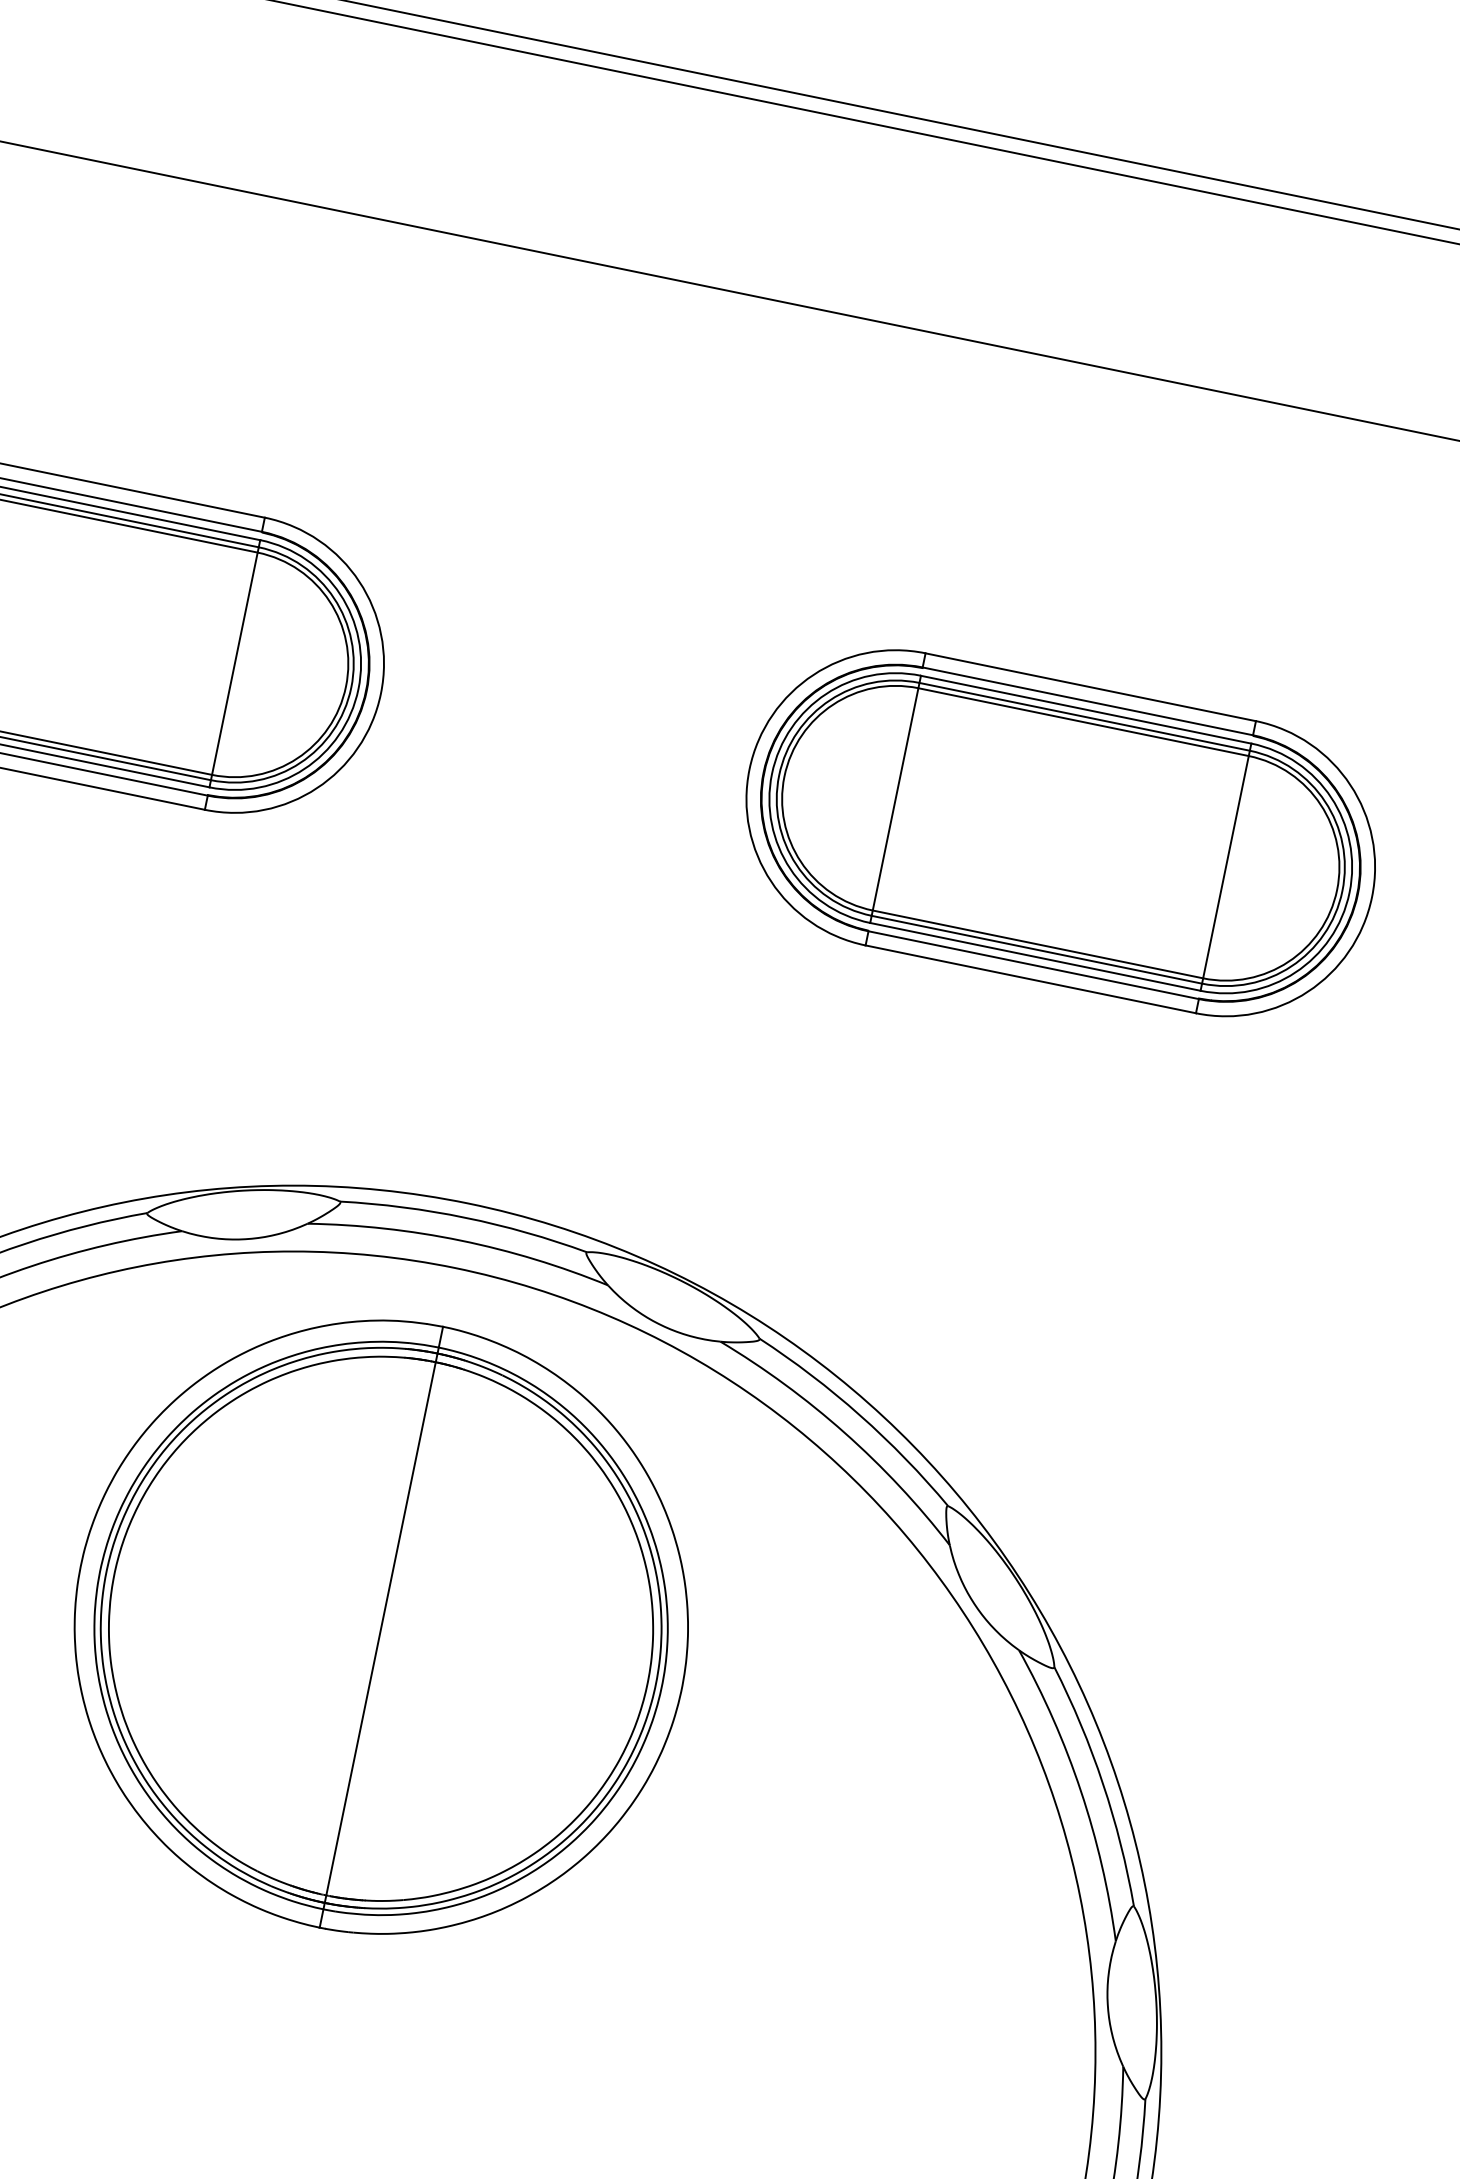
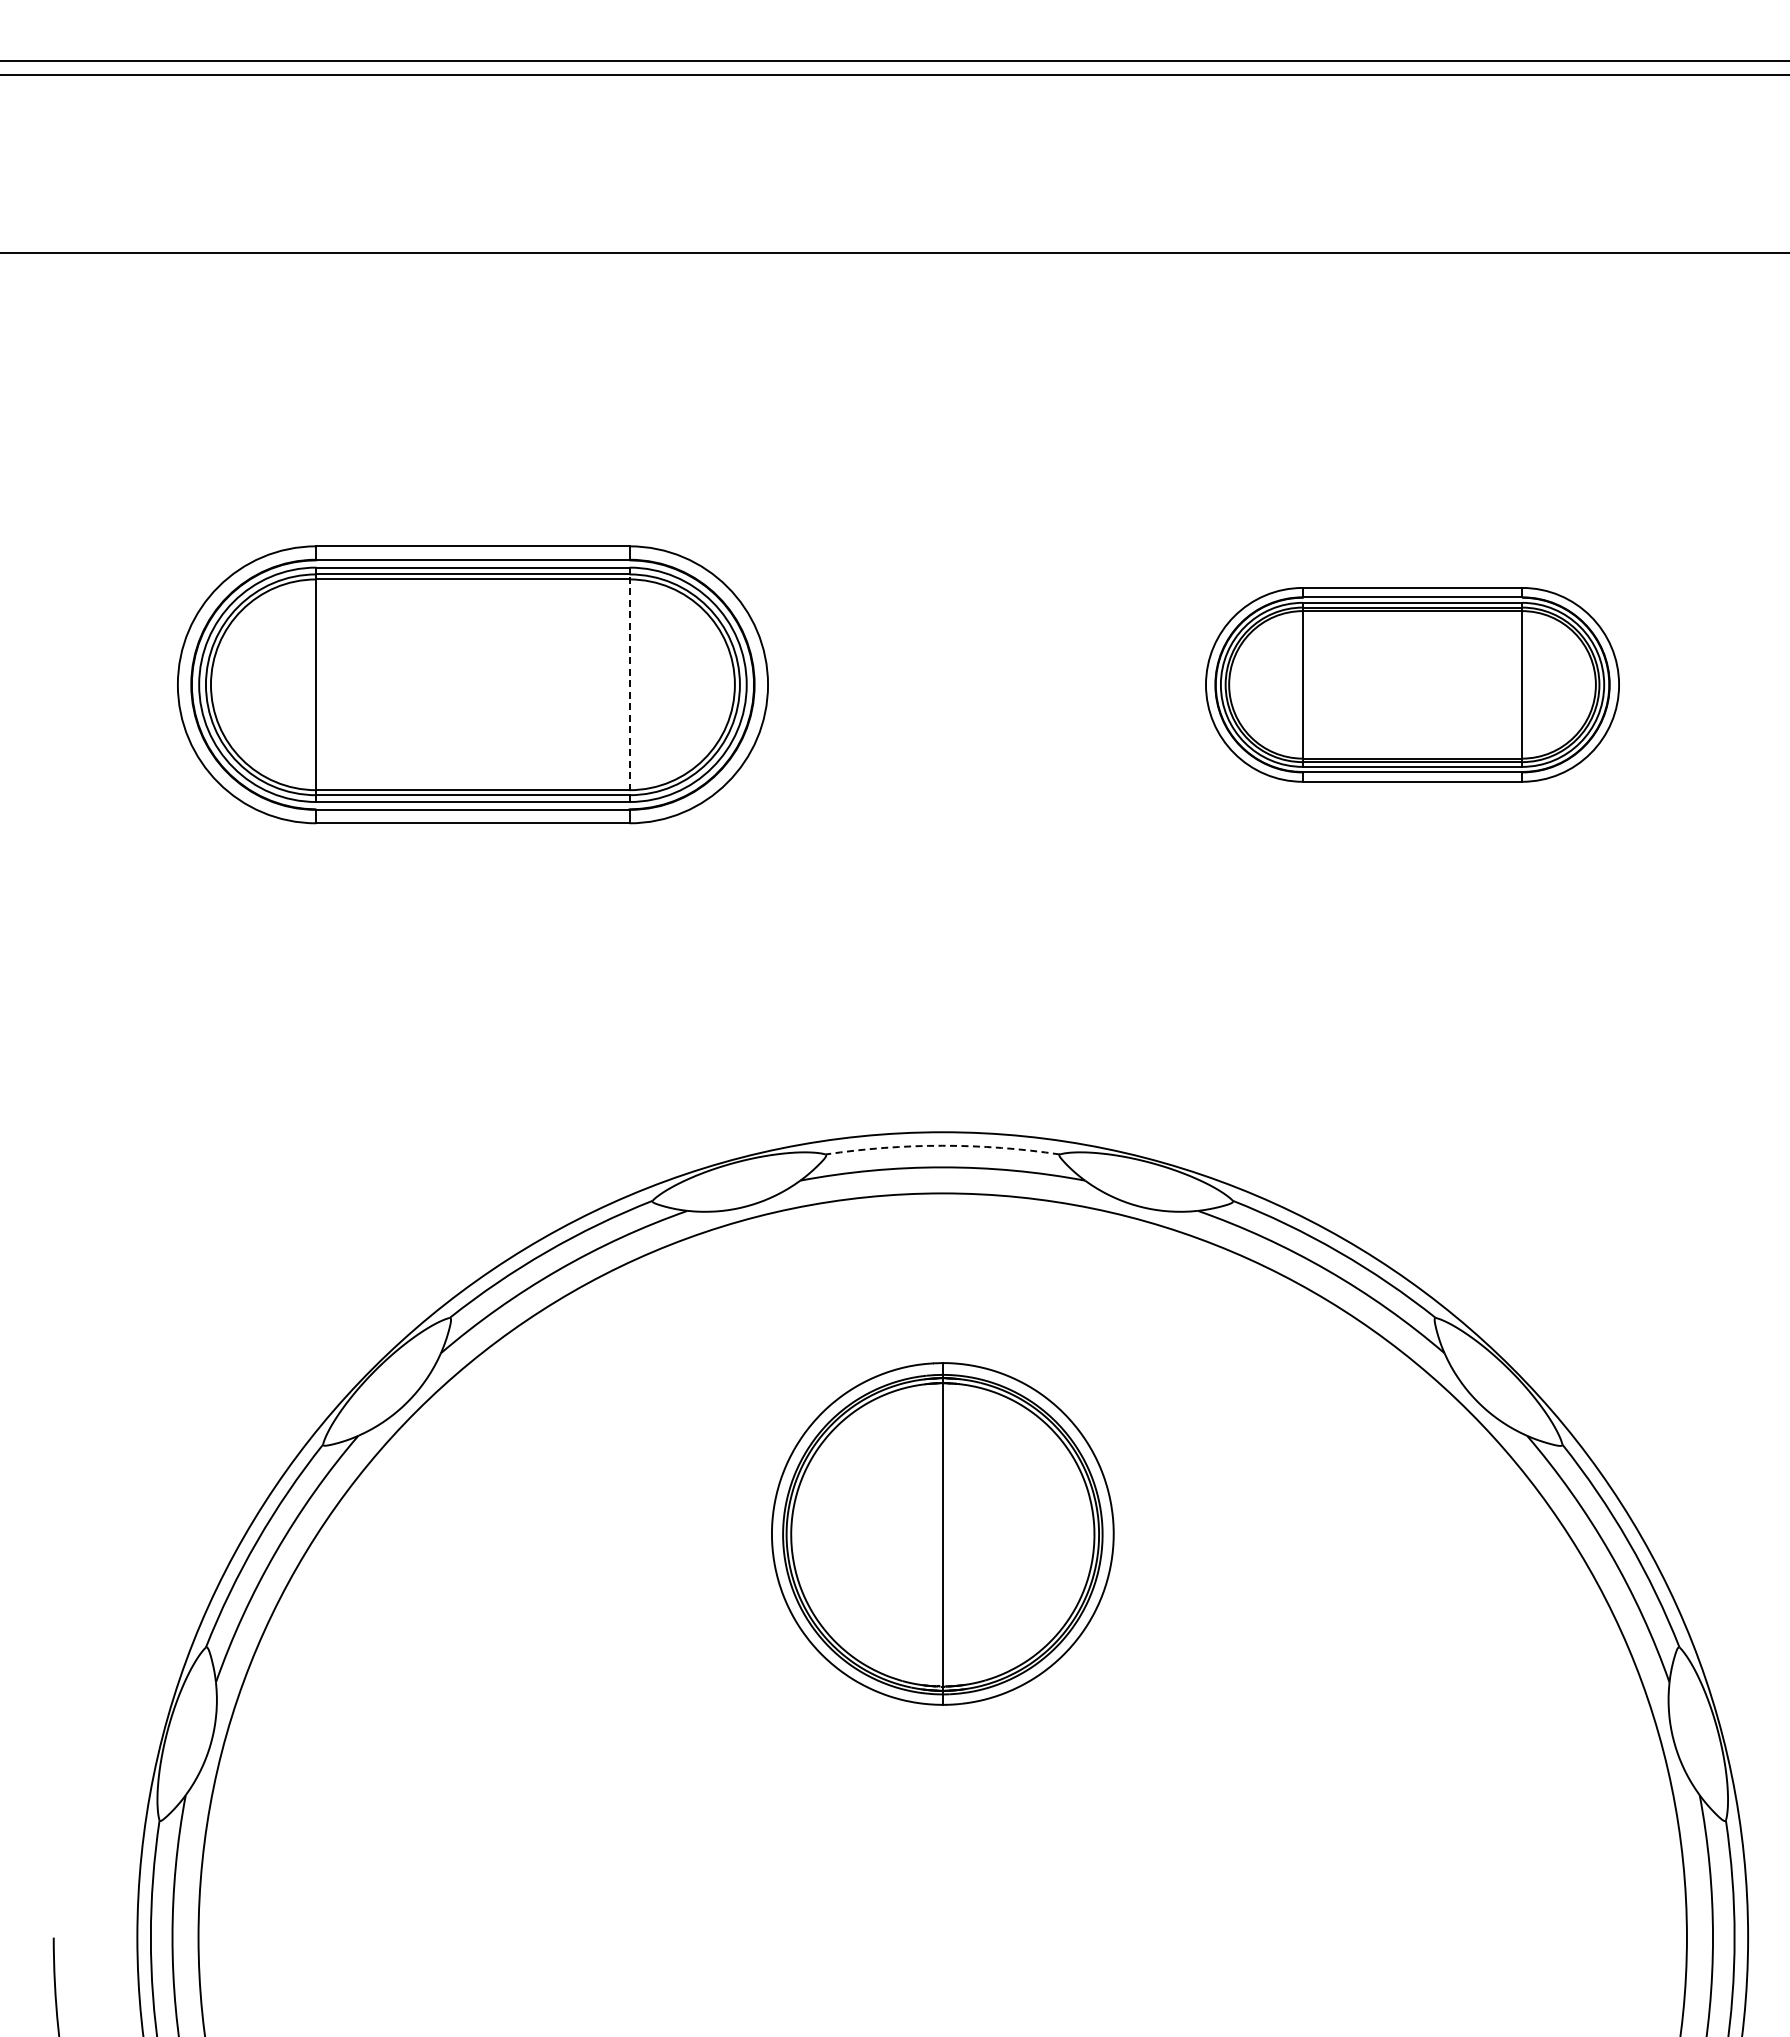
line: (234, 663) -> (629, 684), solid -> dashed
part: (1060, 832) -> (1412, 684), size x0.7
arc: (465, 1217) -> (942, 1145), solid -> dashed
part: (381, 1626) -> (942, 1533), size x0.6

